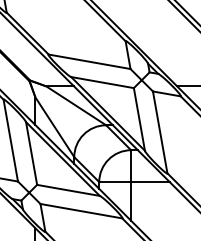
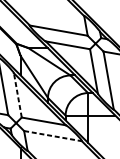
line: (31, 153) -> (17, 95), solid -> dashed
line: (81, 211) -> (53, 136), solid -> dashed

